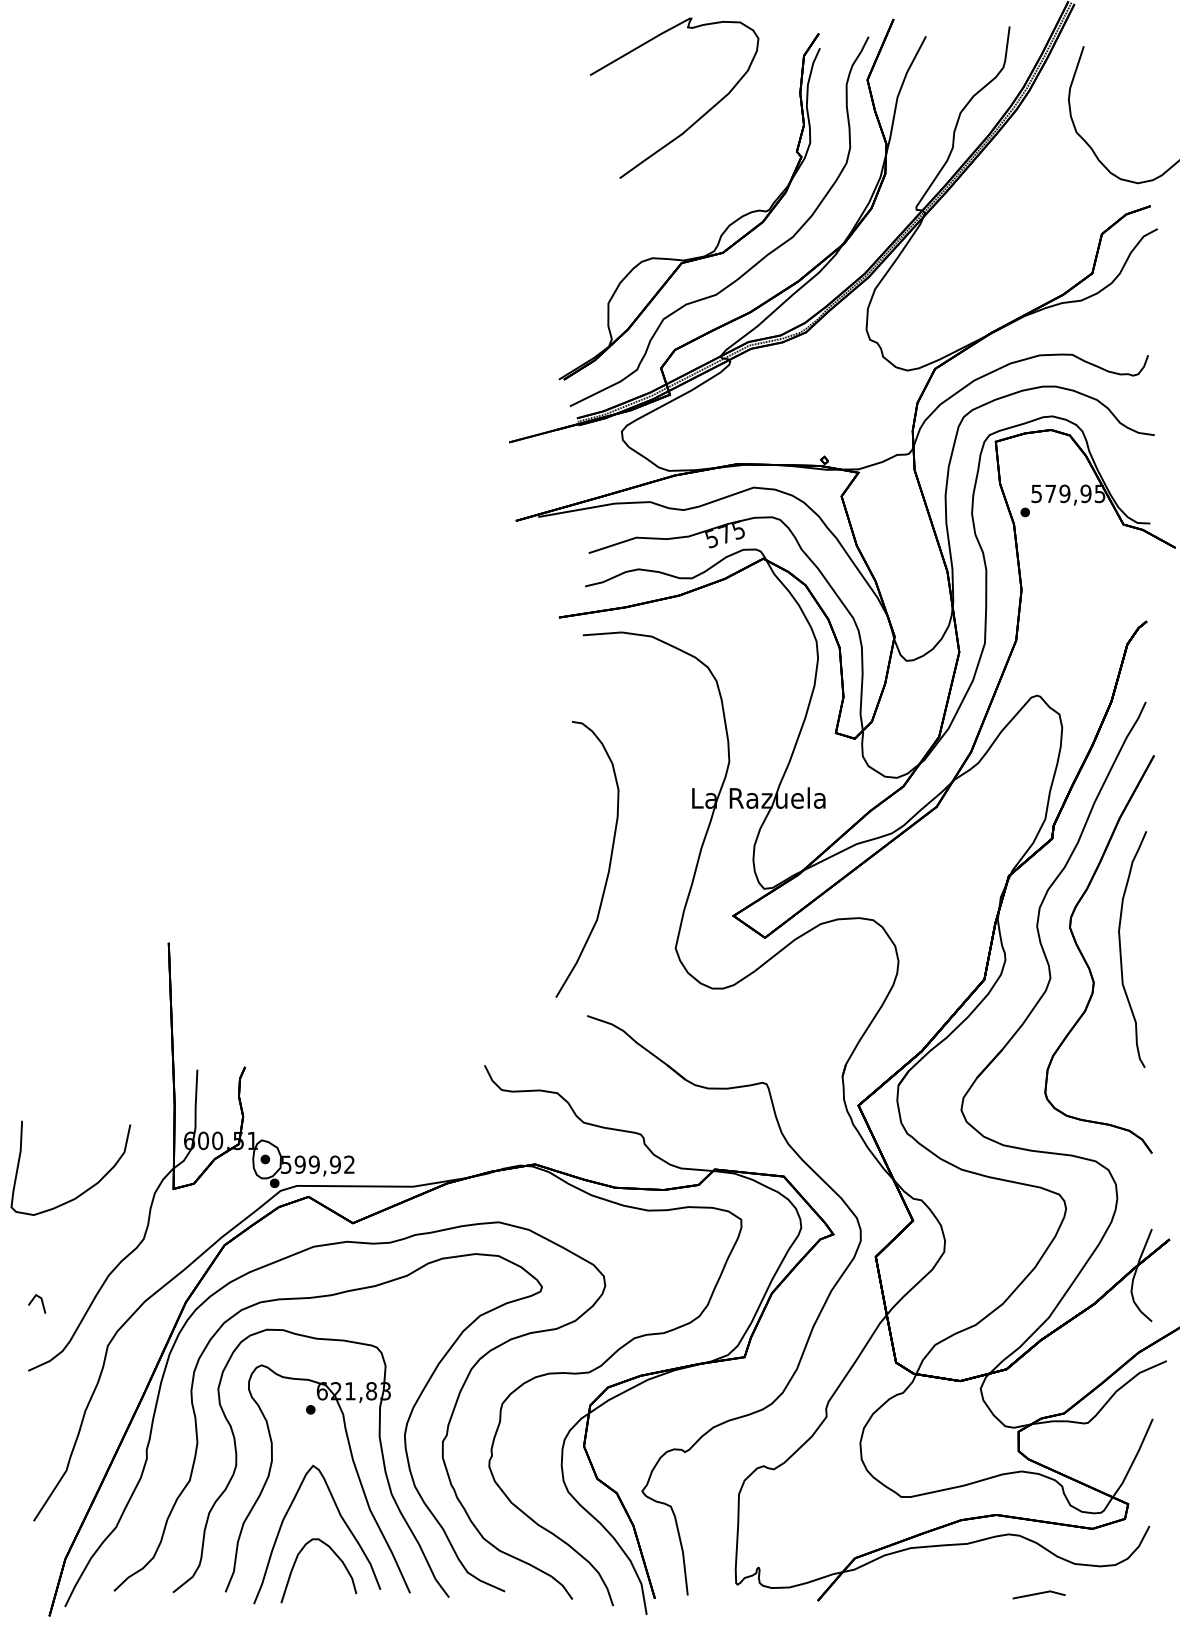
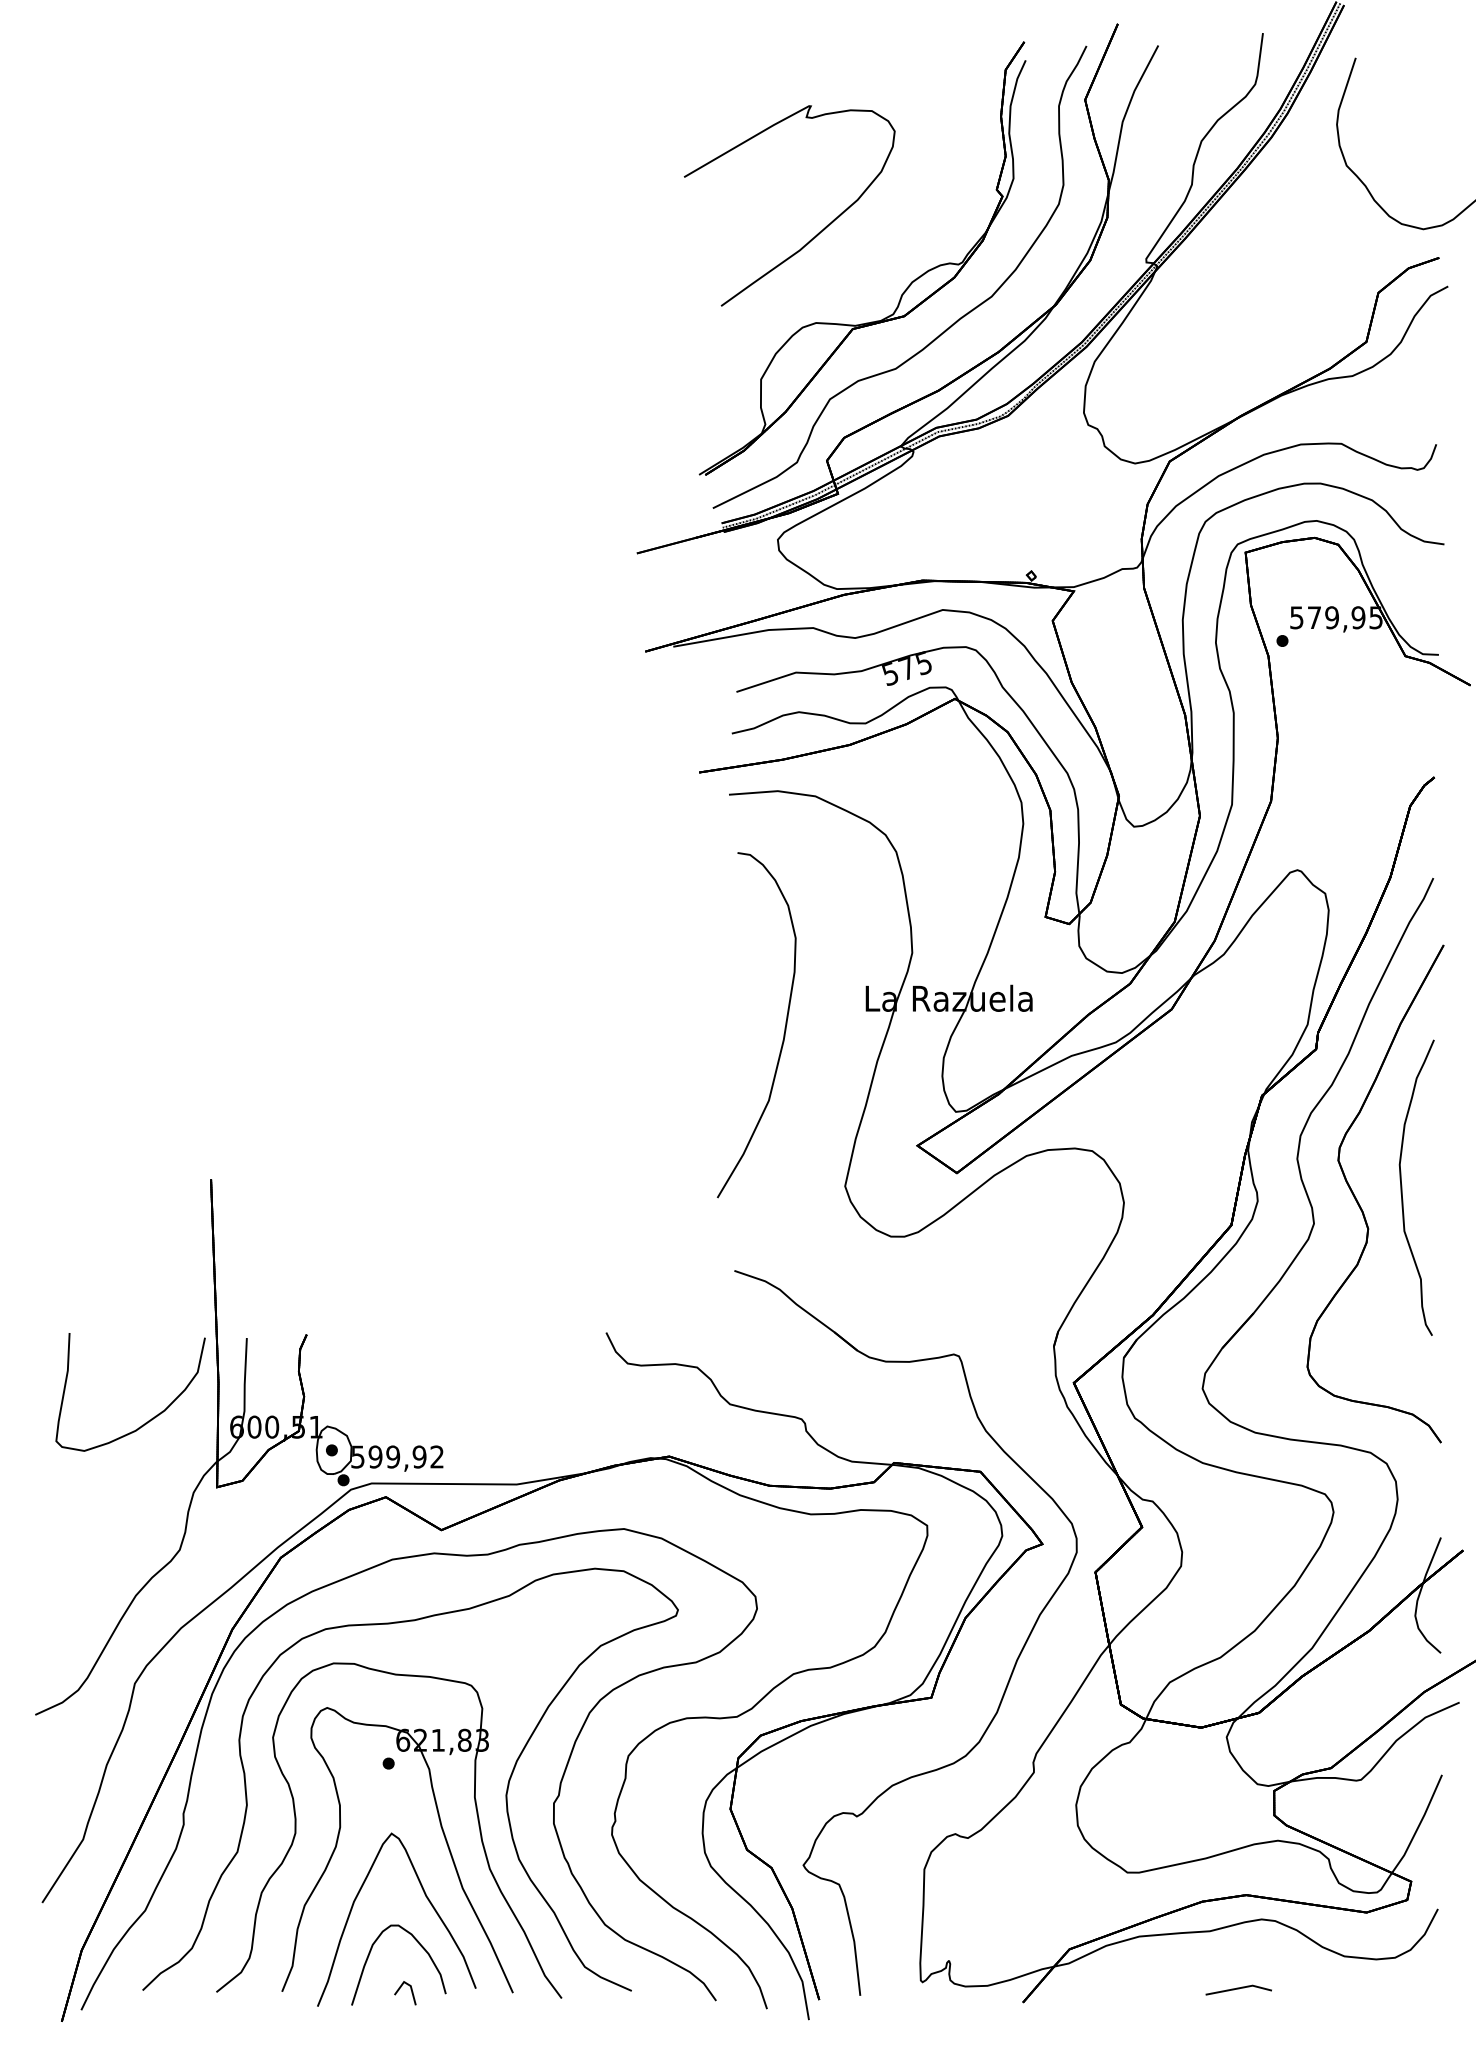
curve: (696, 120) -> (817, 233), moved
curve: (609, 861) -> (784, 1027), moved
curve: (85, 1190) -> (148, 1420), moved
line: (42, 1304) -> (411, 1993), moved
line: (1038, 1594) -> (1238, 1989), moved

